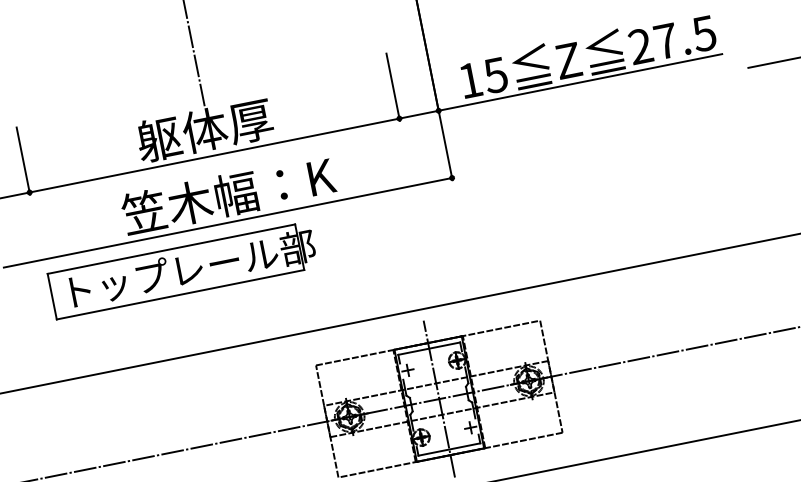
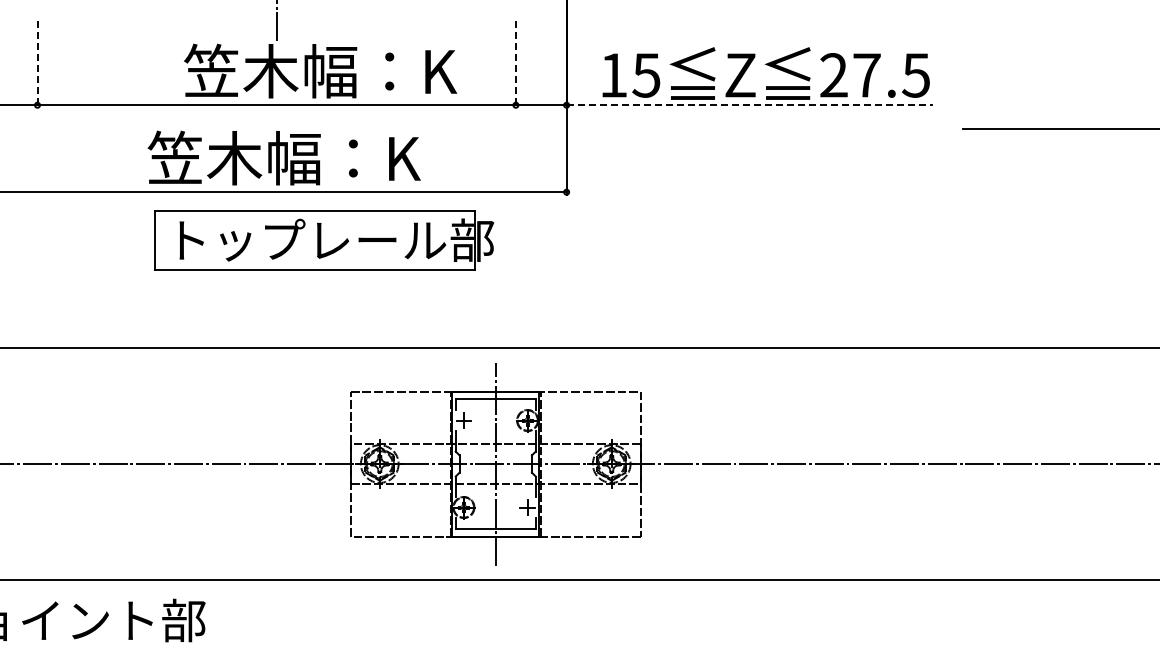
line: (580, 82) -> (750, 105), solid -> dashed
line: (393, 87) -> (515, 65), solid -> dashed
text: (243, 121) -> (320, 70), 躯体厚 -> 笠木幅：K
line: (23, 161) -> (37, 65), solid -> dashed
part: (183, 270) -> (324, 240), moved

